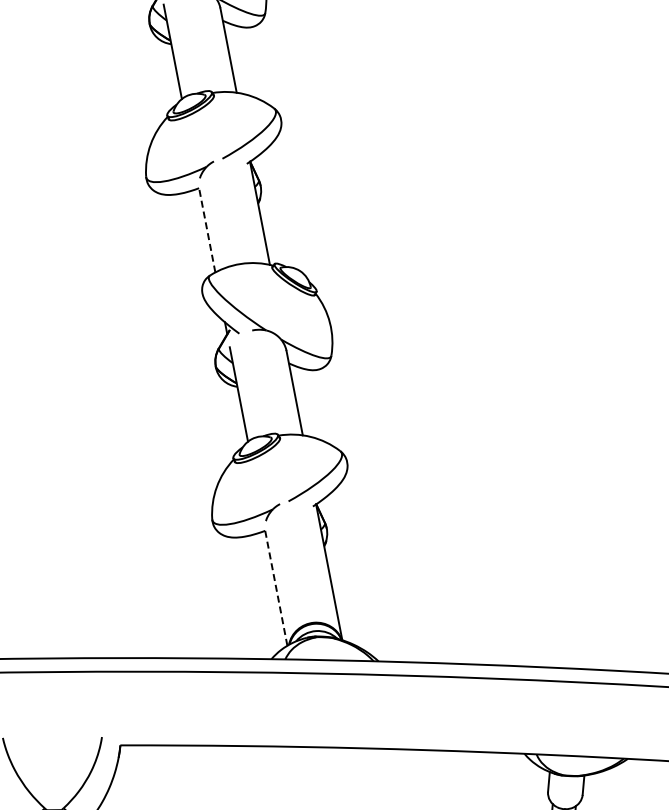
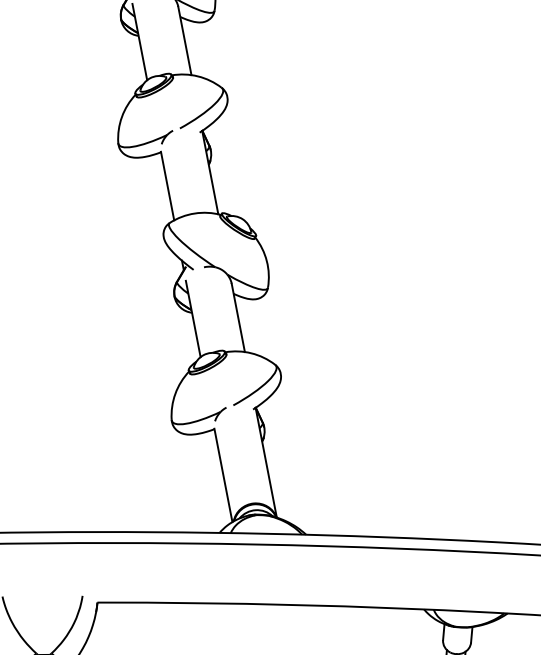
line: (207, 229) -> (167, 185), dashed -> solid
line: (276, 588) -> (223, 475), dashed -> solid

